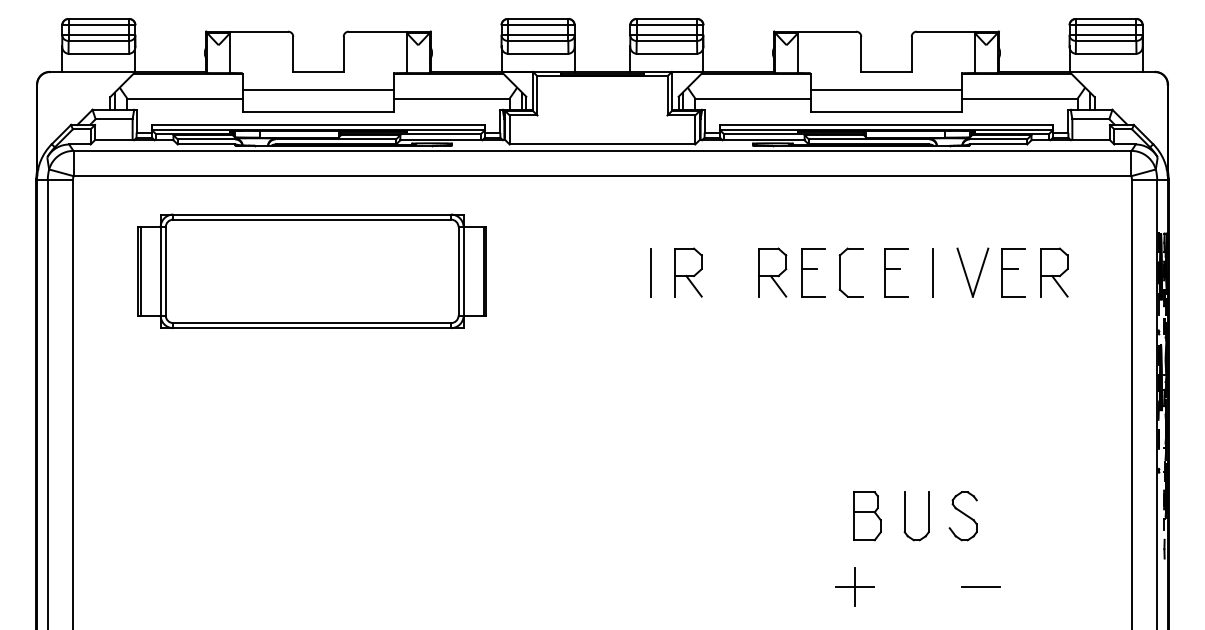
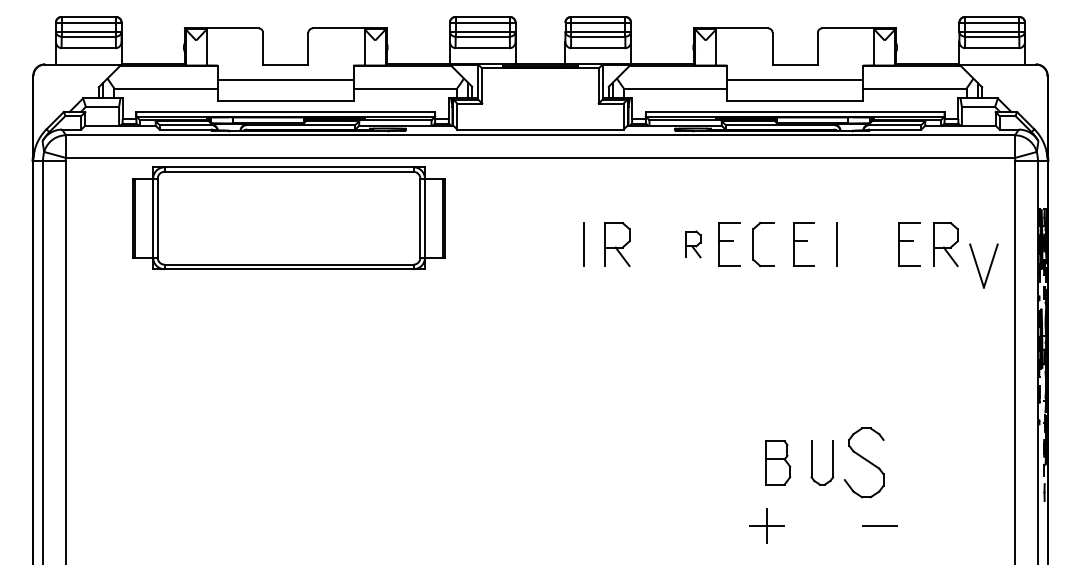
part: (311, 270) -> (288, 217), moved
part: (772, 272) -> (692, 244), size x0.6
part: (972, 272) -> (983, 265), moved
part: (962, 516) -> (863, 463), size x1.6

